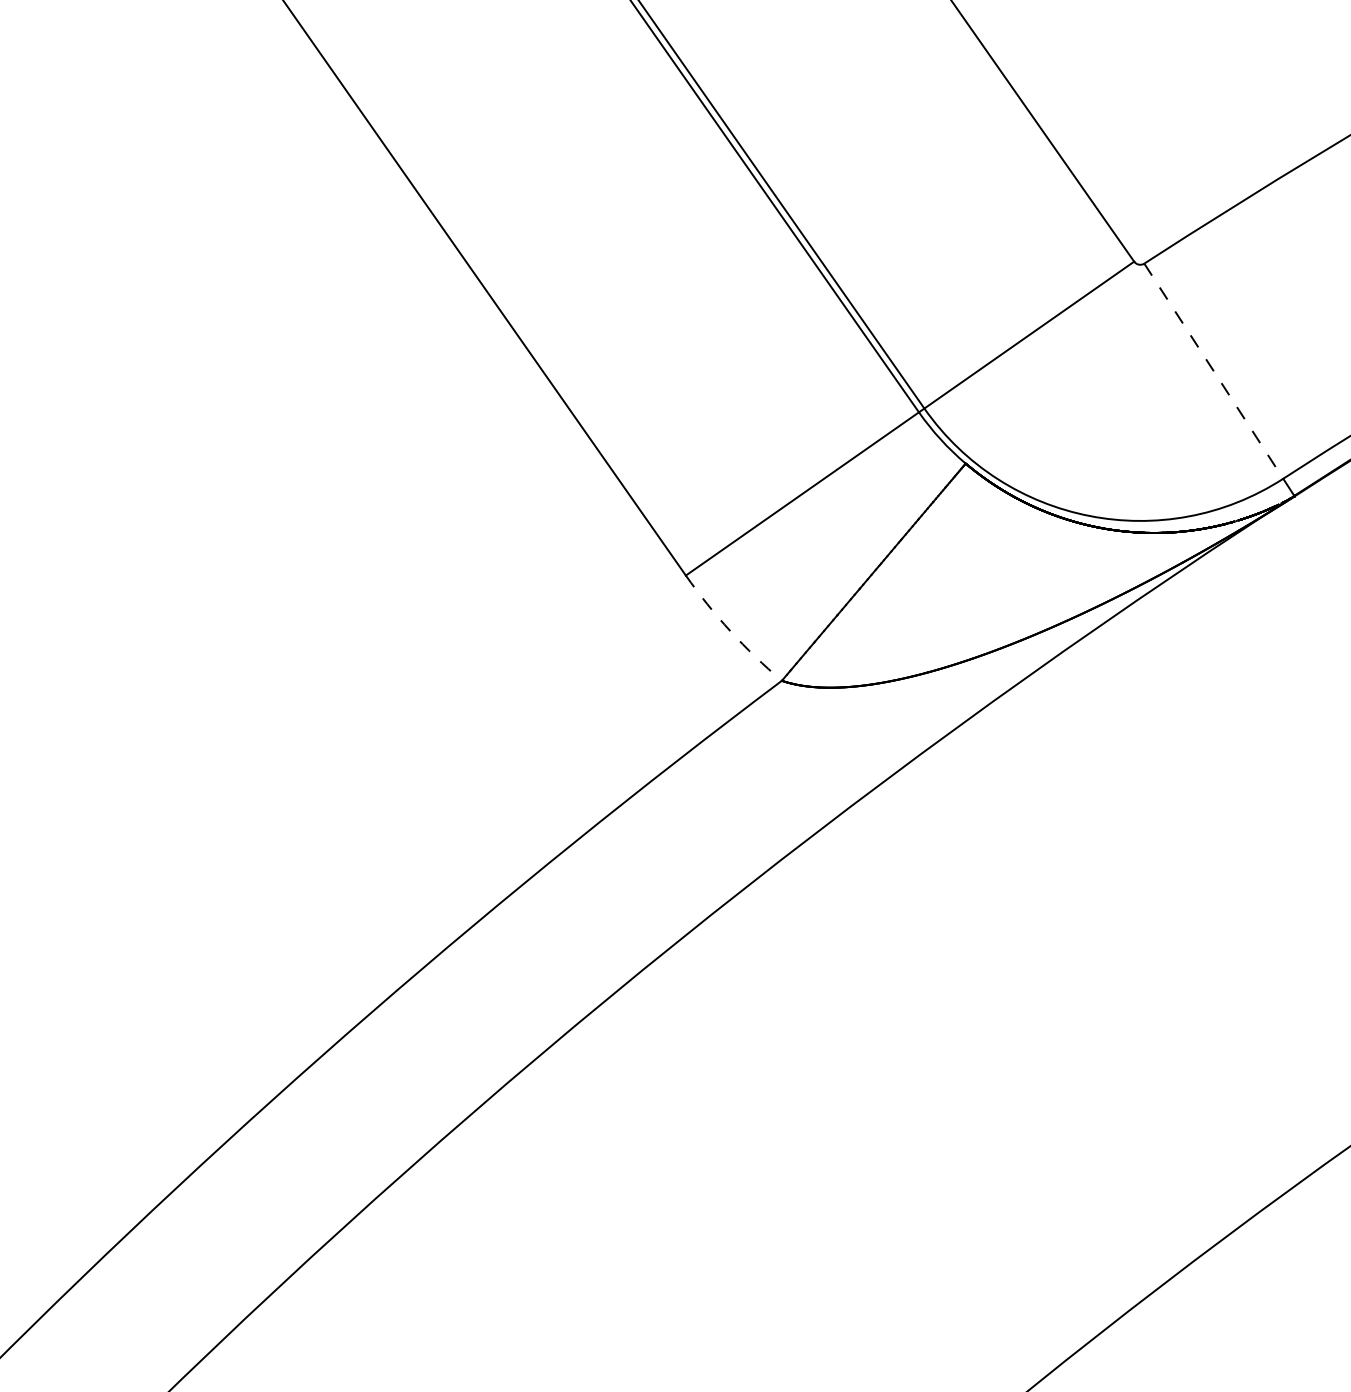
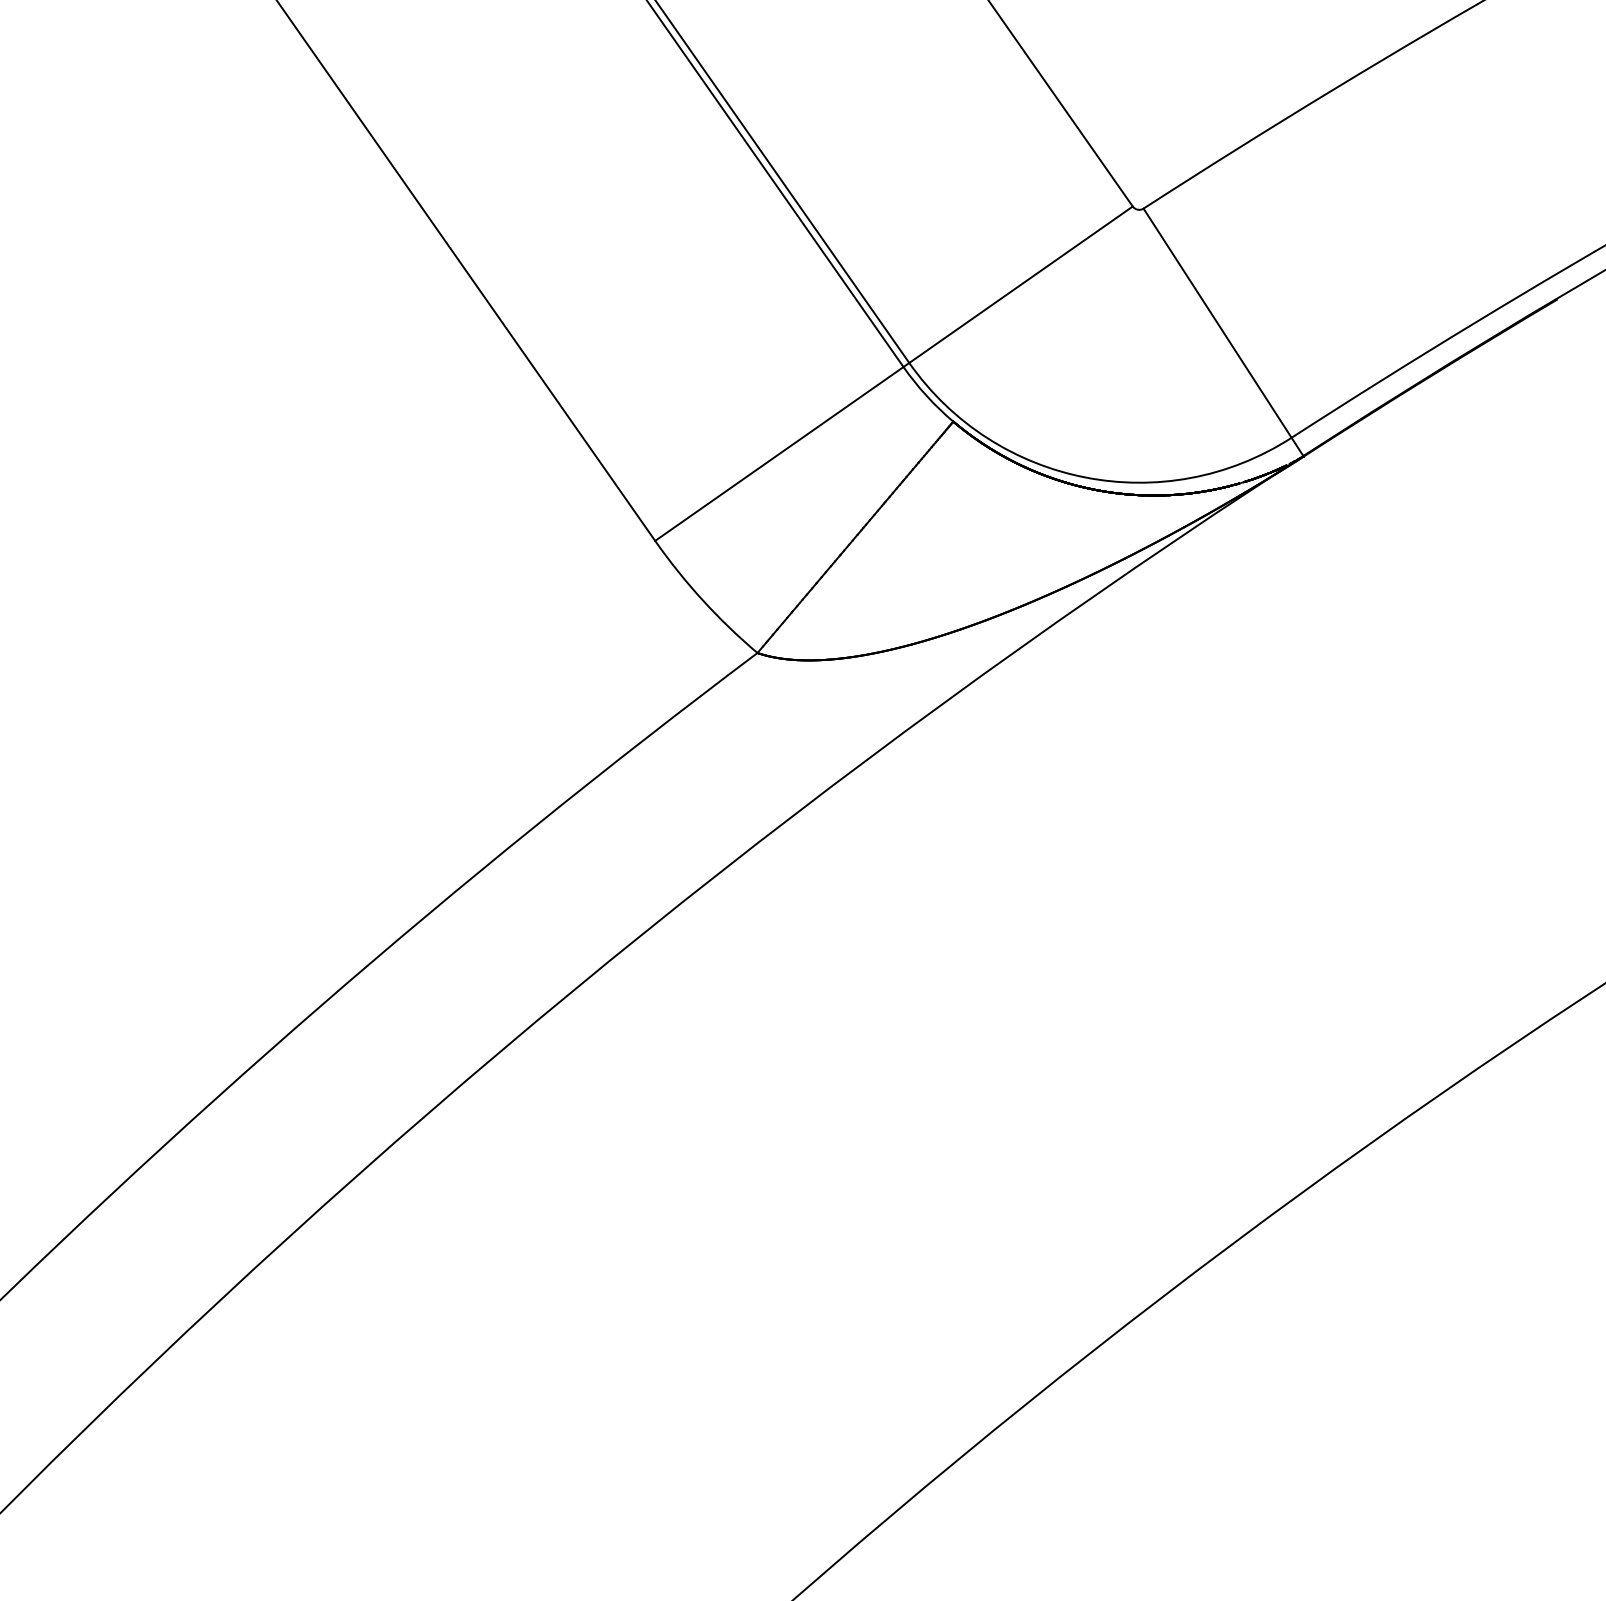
line: (1213, 371) -> (1217, 323), dashed -> solid
arc: (730, 631) -> (702, 600), dashed -> solid

